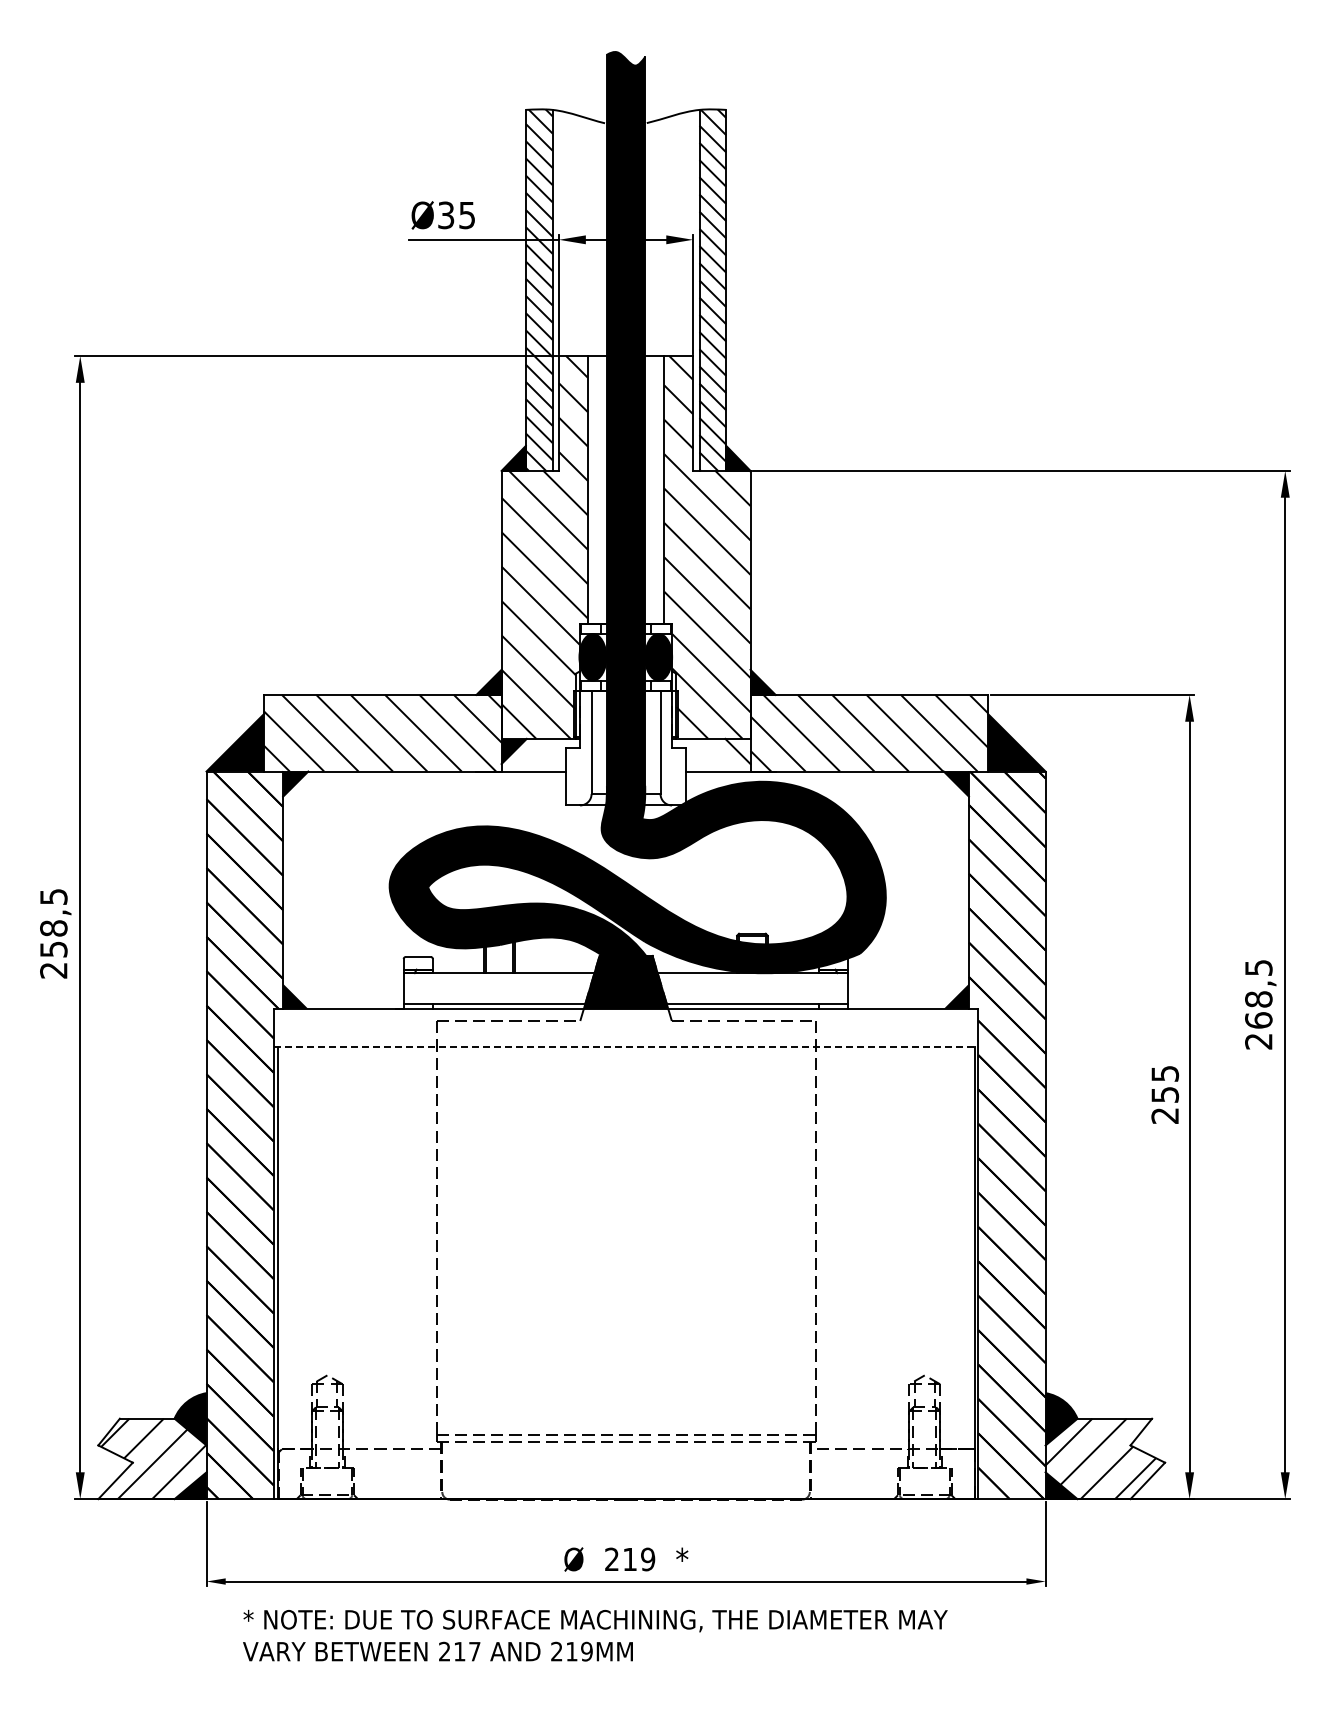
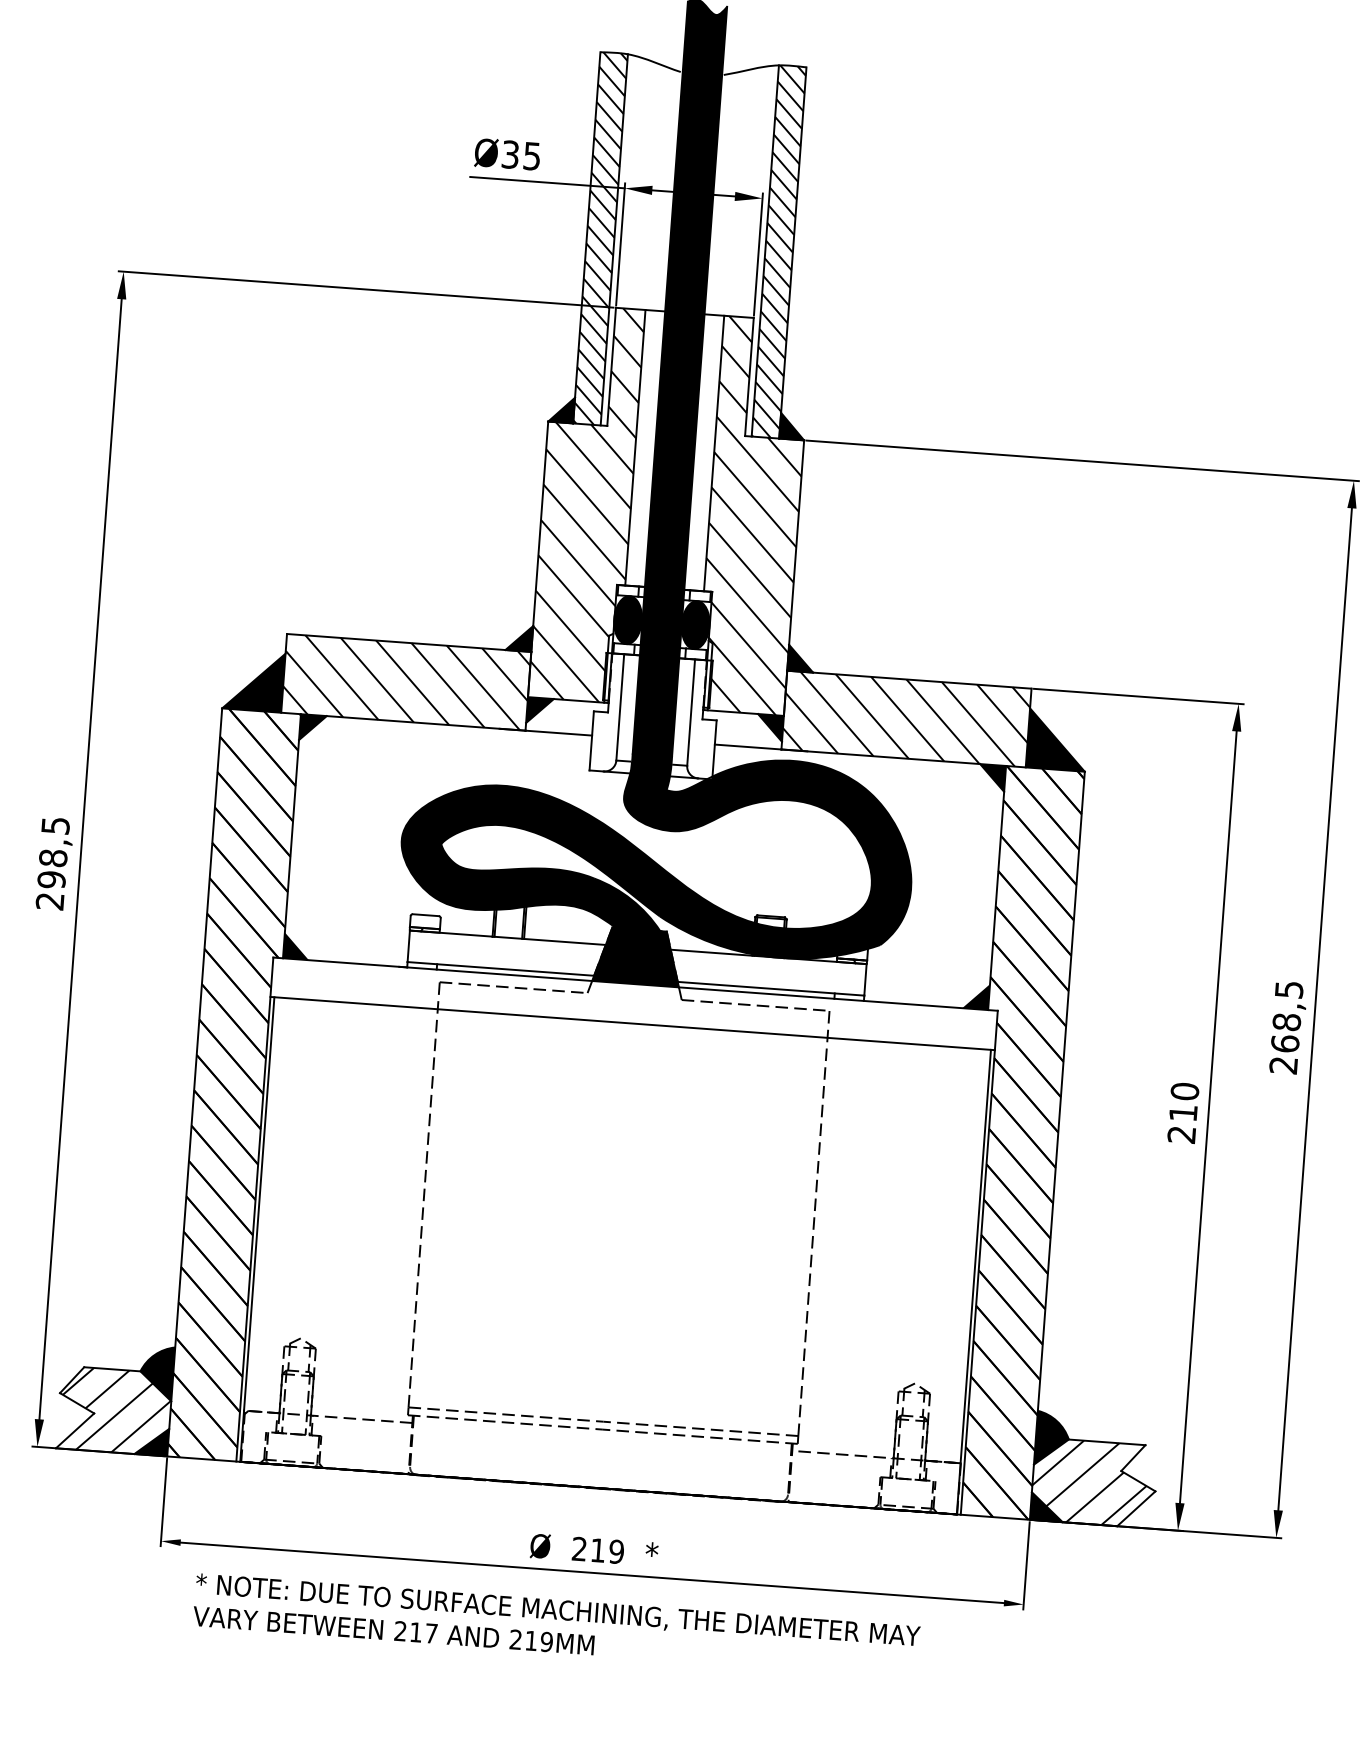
fill: (737, 751) -> (769, 727), added
text: (53, 949) -> (51, 879), 258,5 -> 298,5
line: (626, 1047) -> (633, 1023), dashed -> solid
text: (1165, 1083) -> (1184, 1101), 255 -> 210

